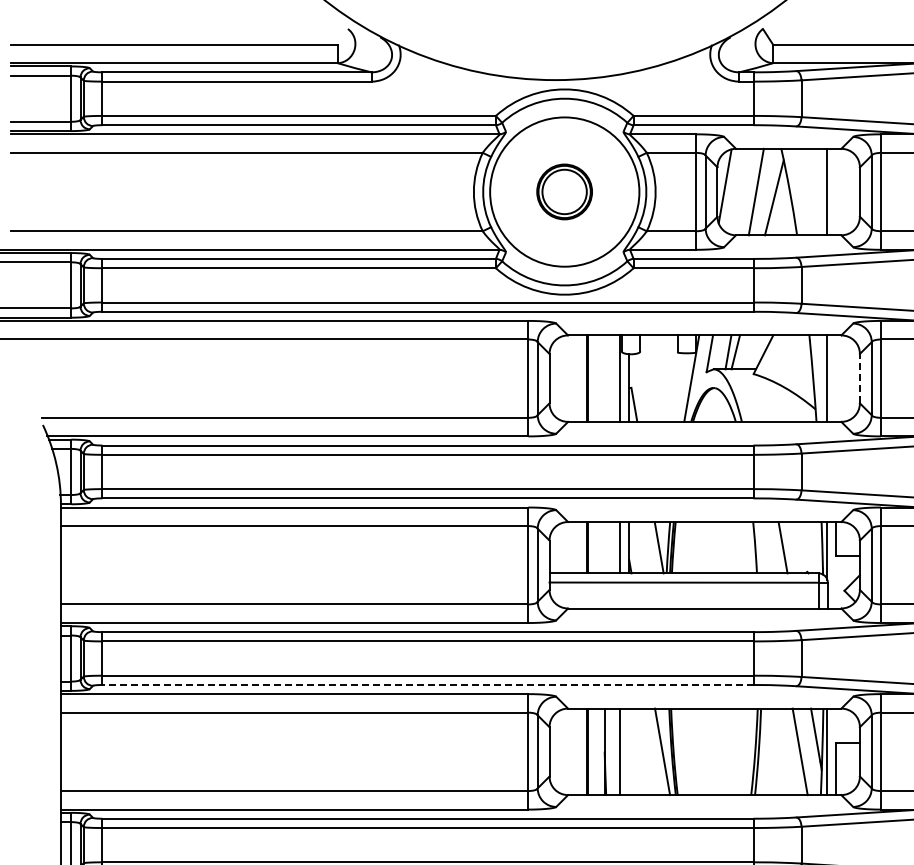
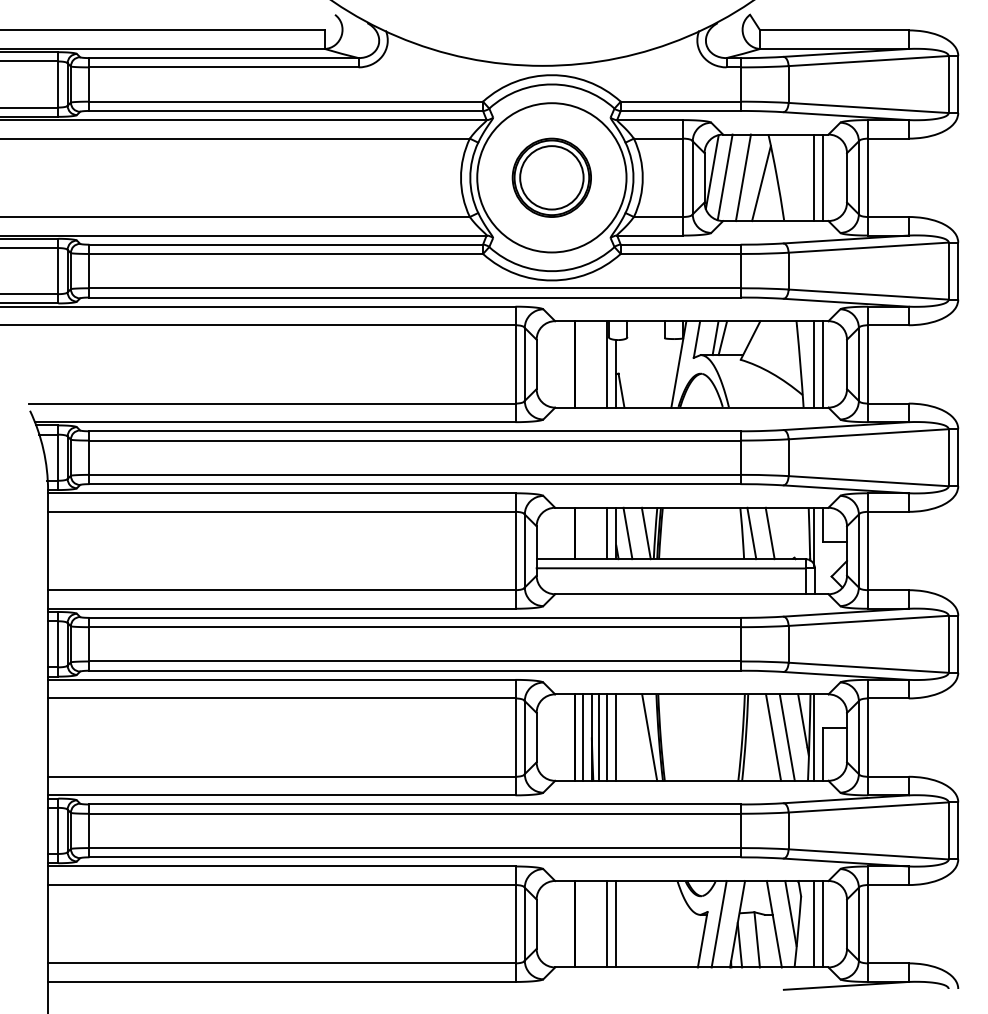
part: (564, 191) -> (551, 177), size x1.43
line: (737, 191) -> (724, 177), added
line: (836, 191) -> (823, 177), added
line: (836, 378) -> (823, 364), added
line: (860, 378) -> (847, 364), dashed -> solid
line: (640, 547) -> (627, 533), added
line: (764, 547) -> (751, 533), added
line: (428, 684) -> (415, 670), dashed -> solid
line: (595, 751) -> (582, 737), added
line: (612, 751) -> (599, 737), added
line: (629, 751) -> (616, 737), added
line: (786, 751) -> (773, 737), added

